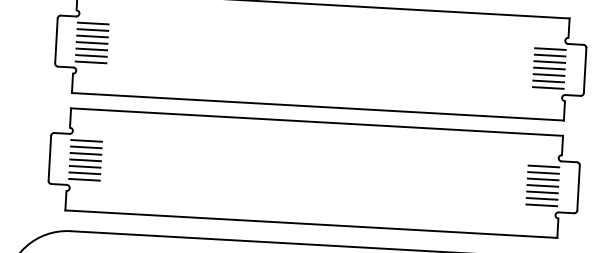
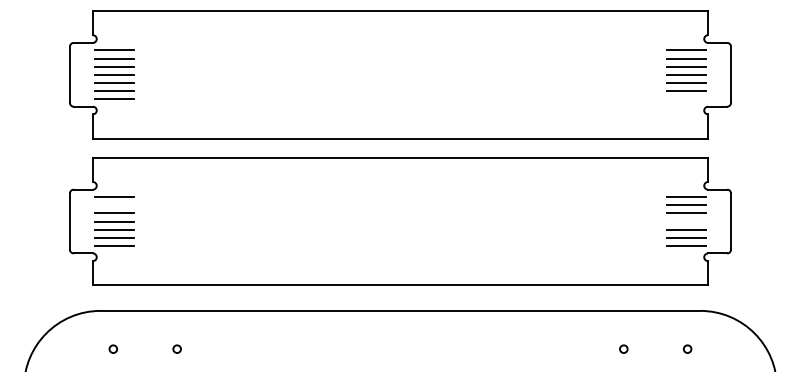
line: (548, 88) -> (686, 99), removed
line: (86, 147) -> (114, 205), removed
line: (542, 185) -> (686, 221), removed

